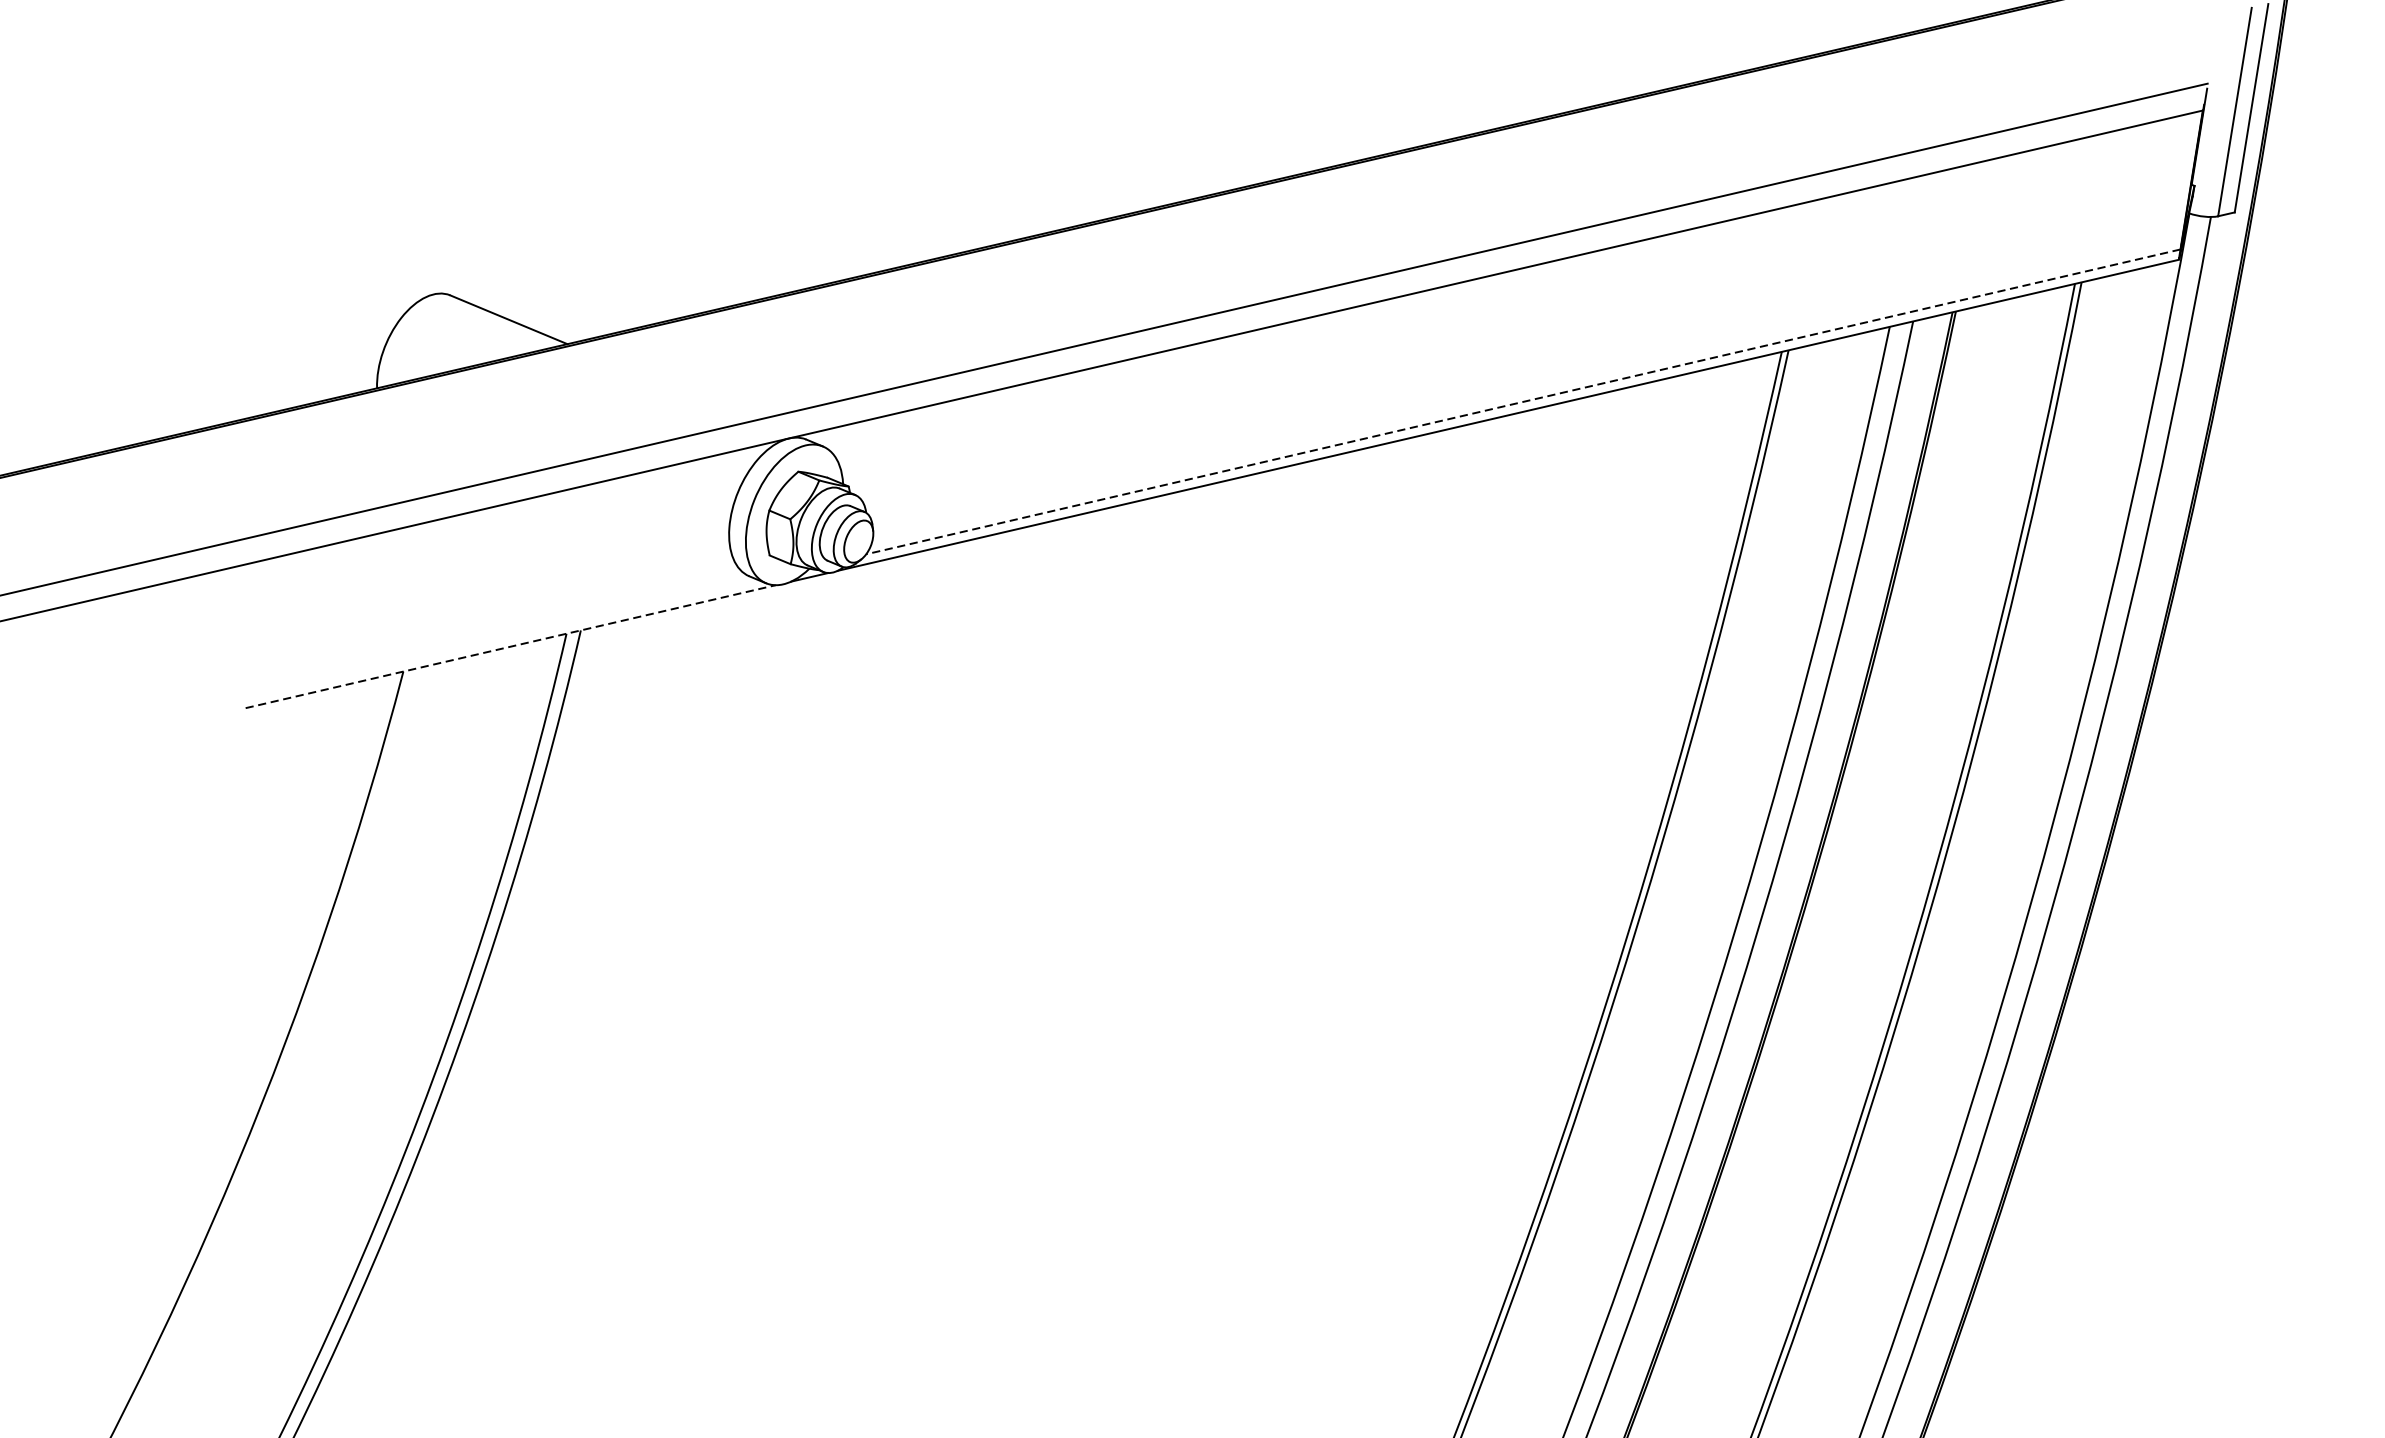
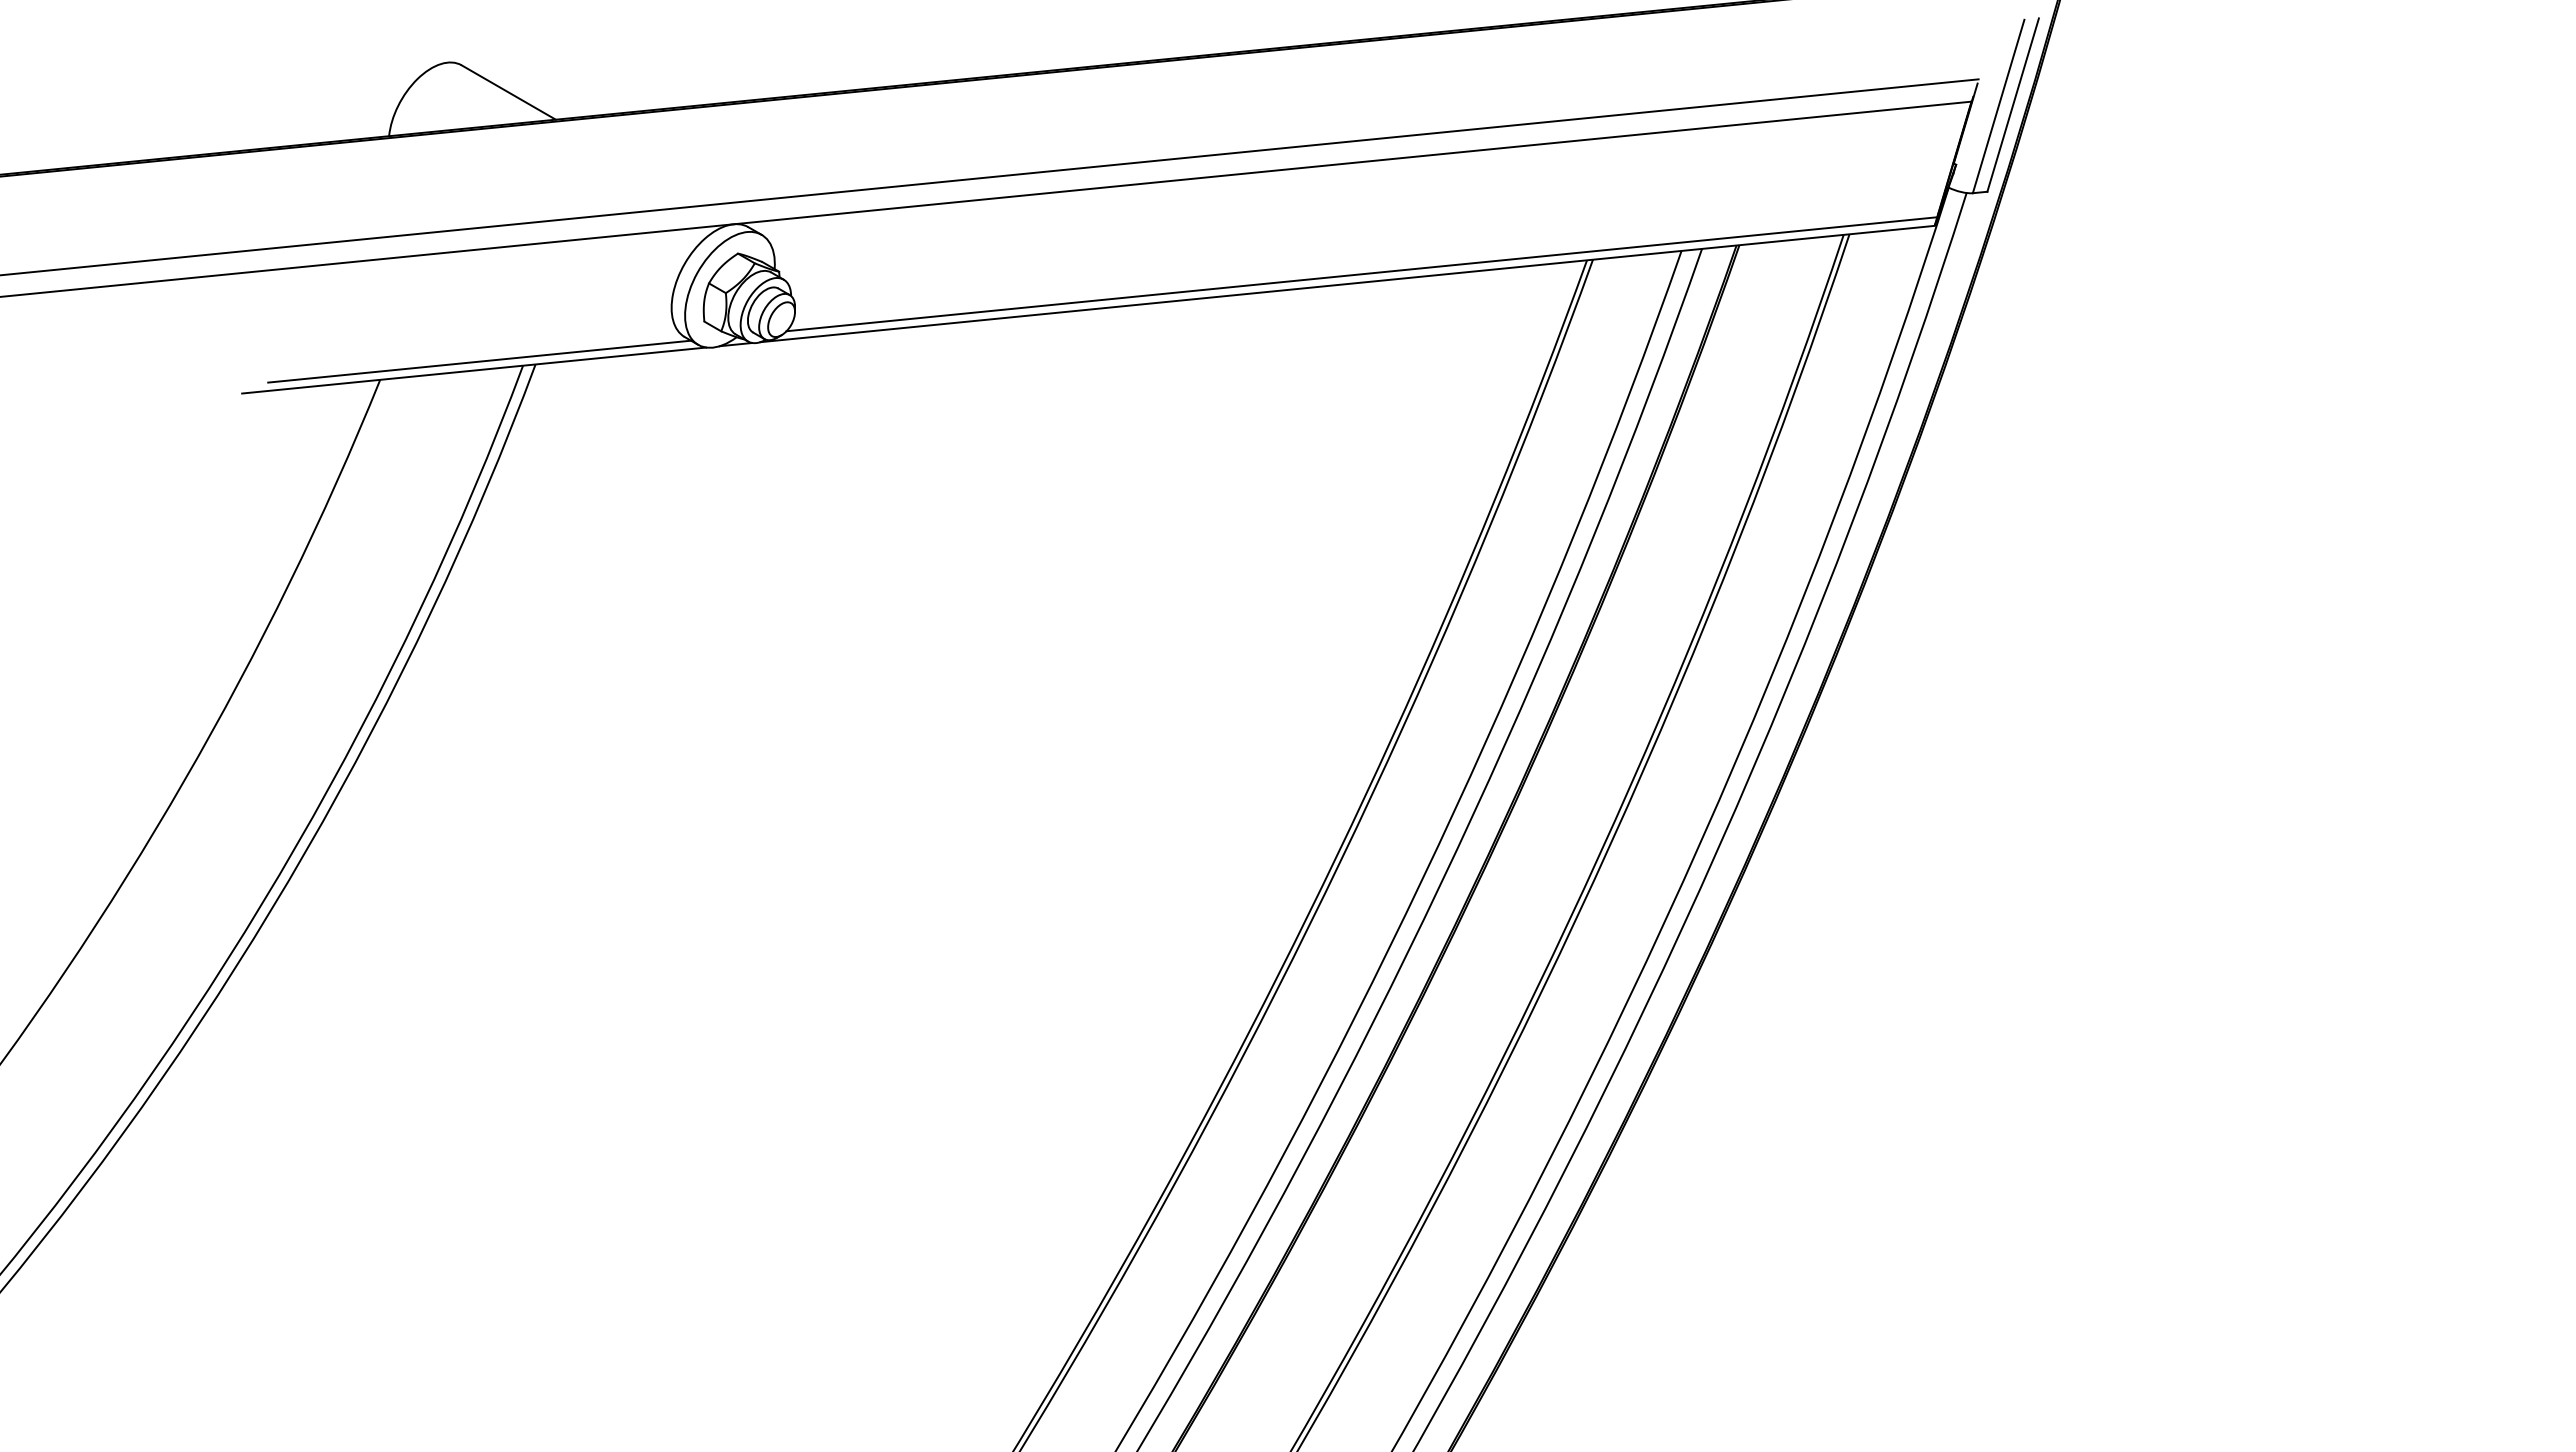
line: (1522, 402) -> (1361, 274), dashed -> solid
line: (515, 635) -> (479, 361), added
line: (511, 646) -> (474, 370), dashed -> solid

